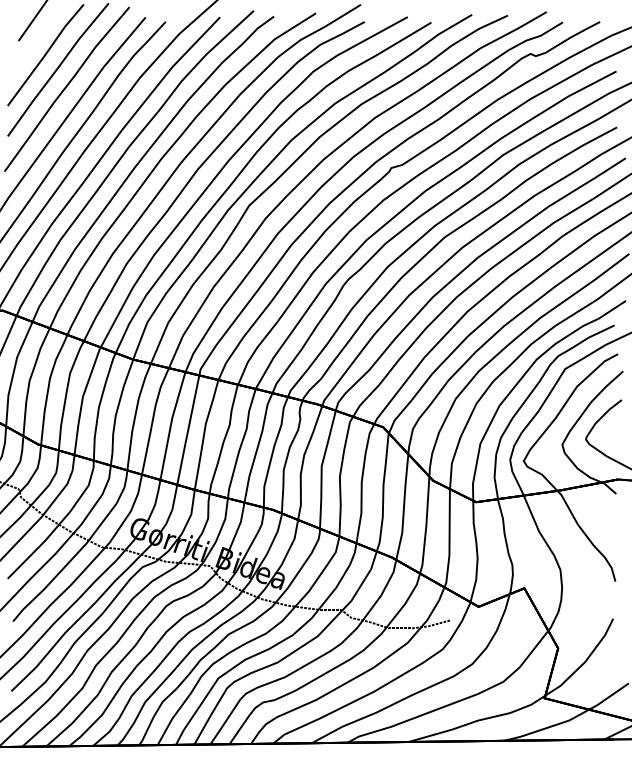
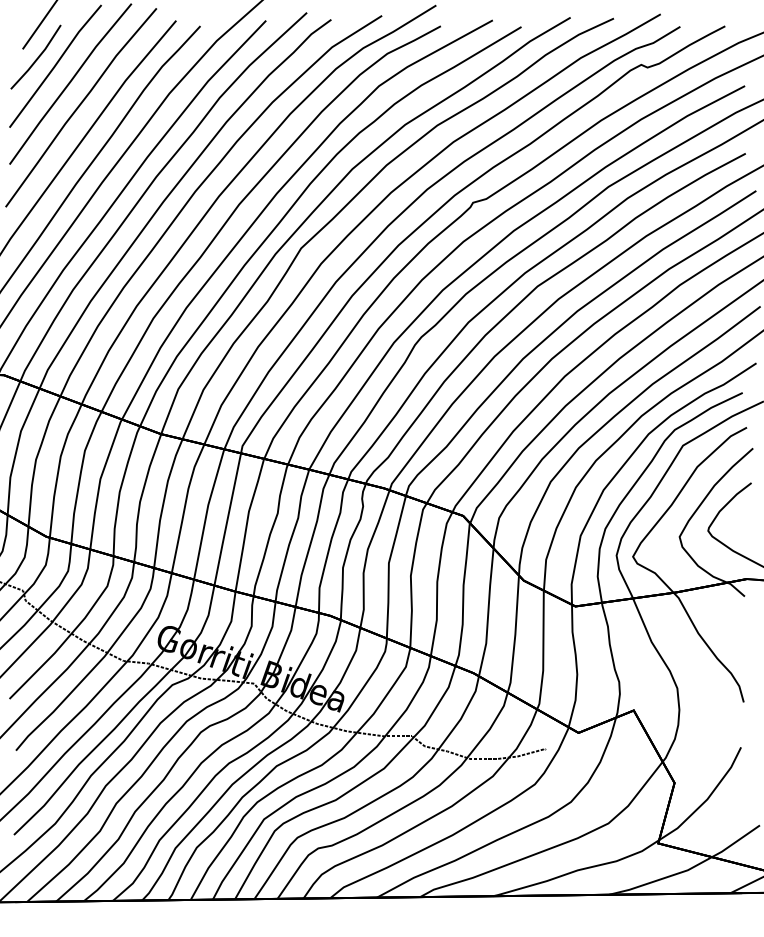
part: (29, 46) -> (35, 56), added

